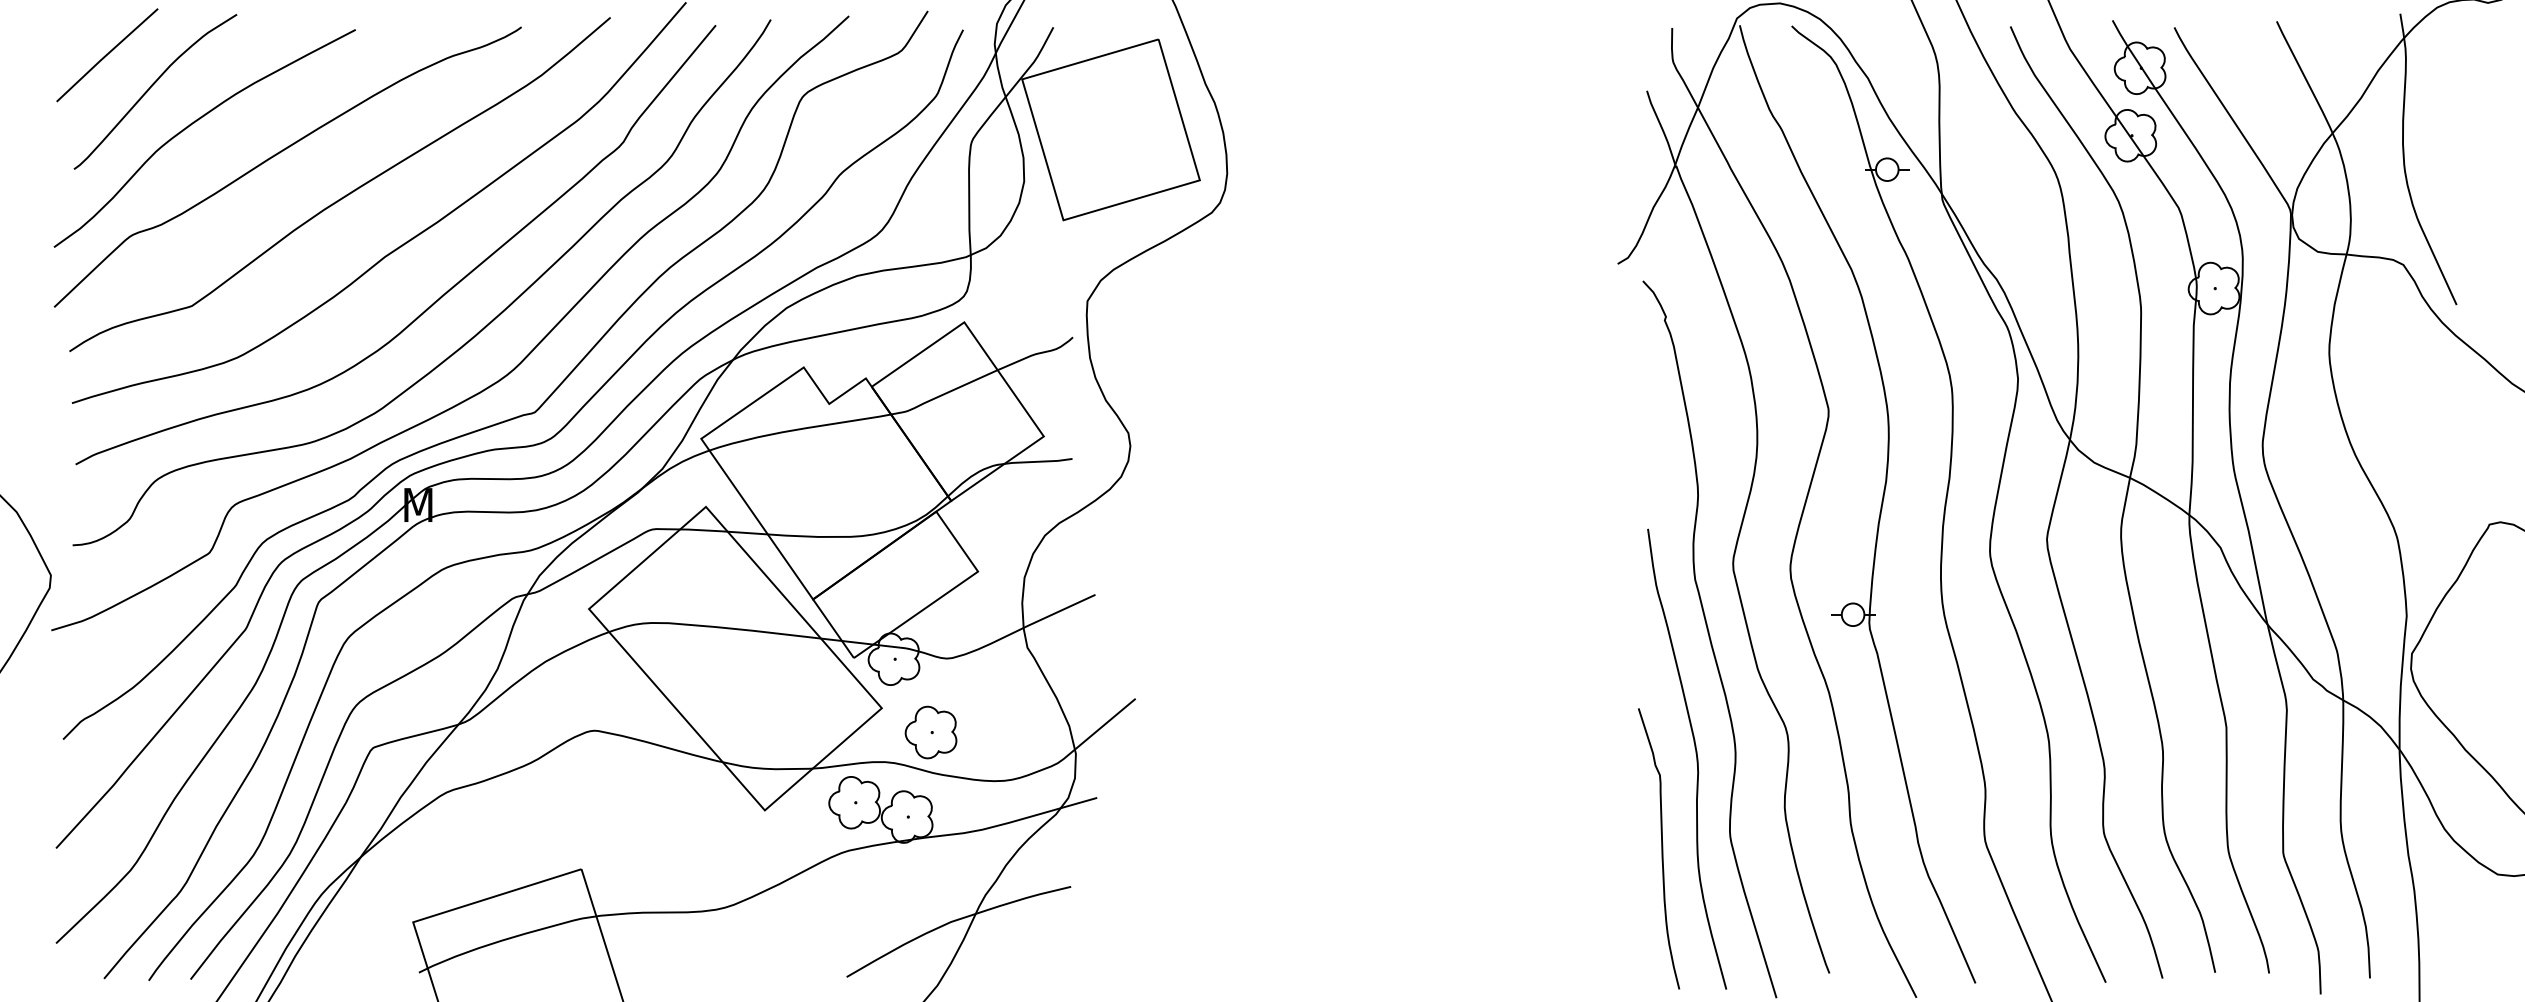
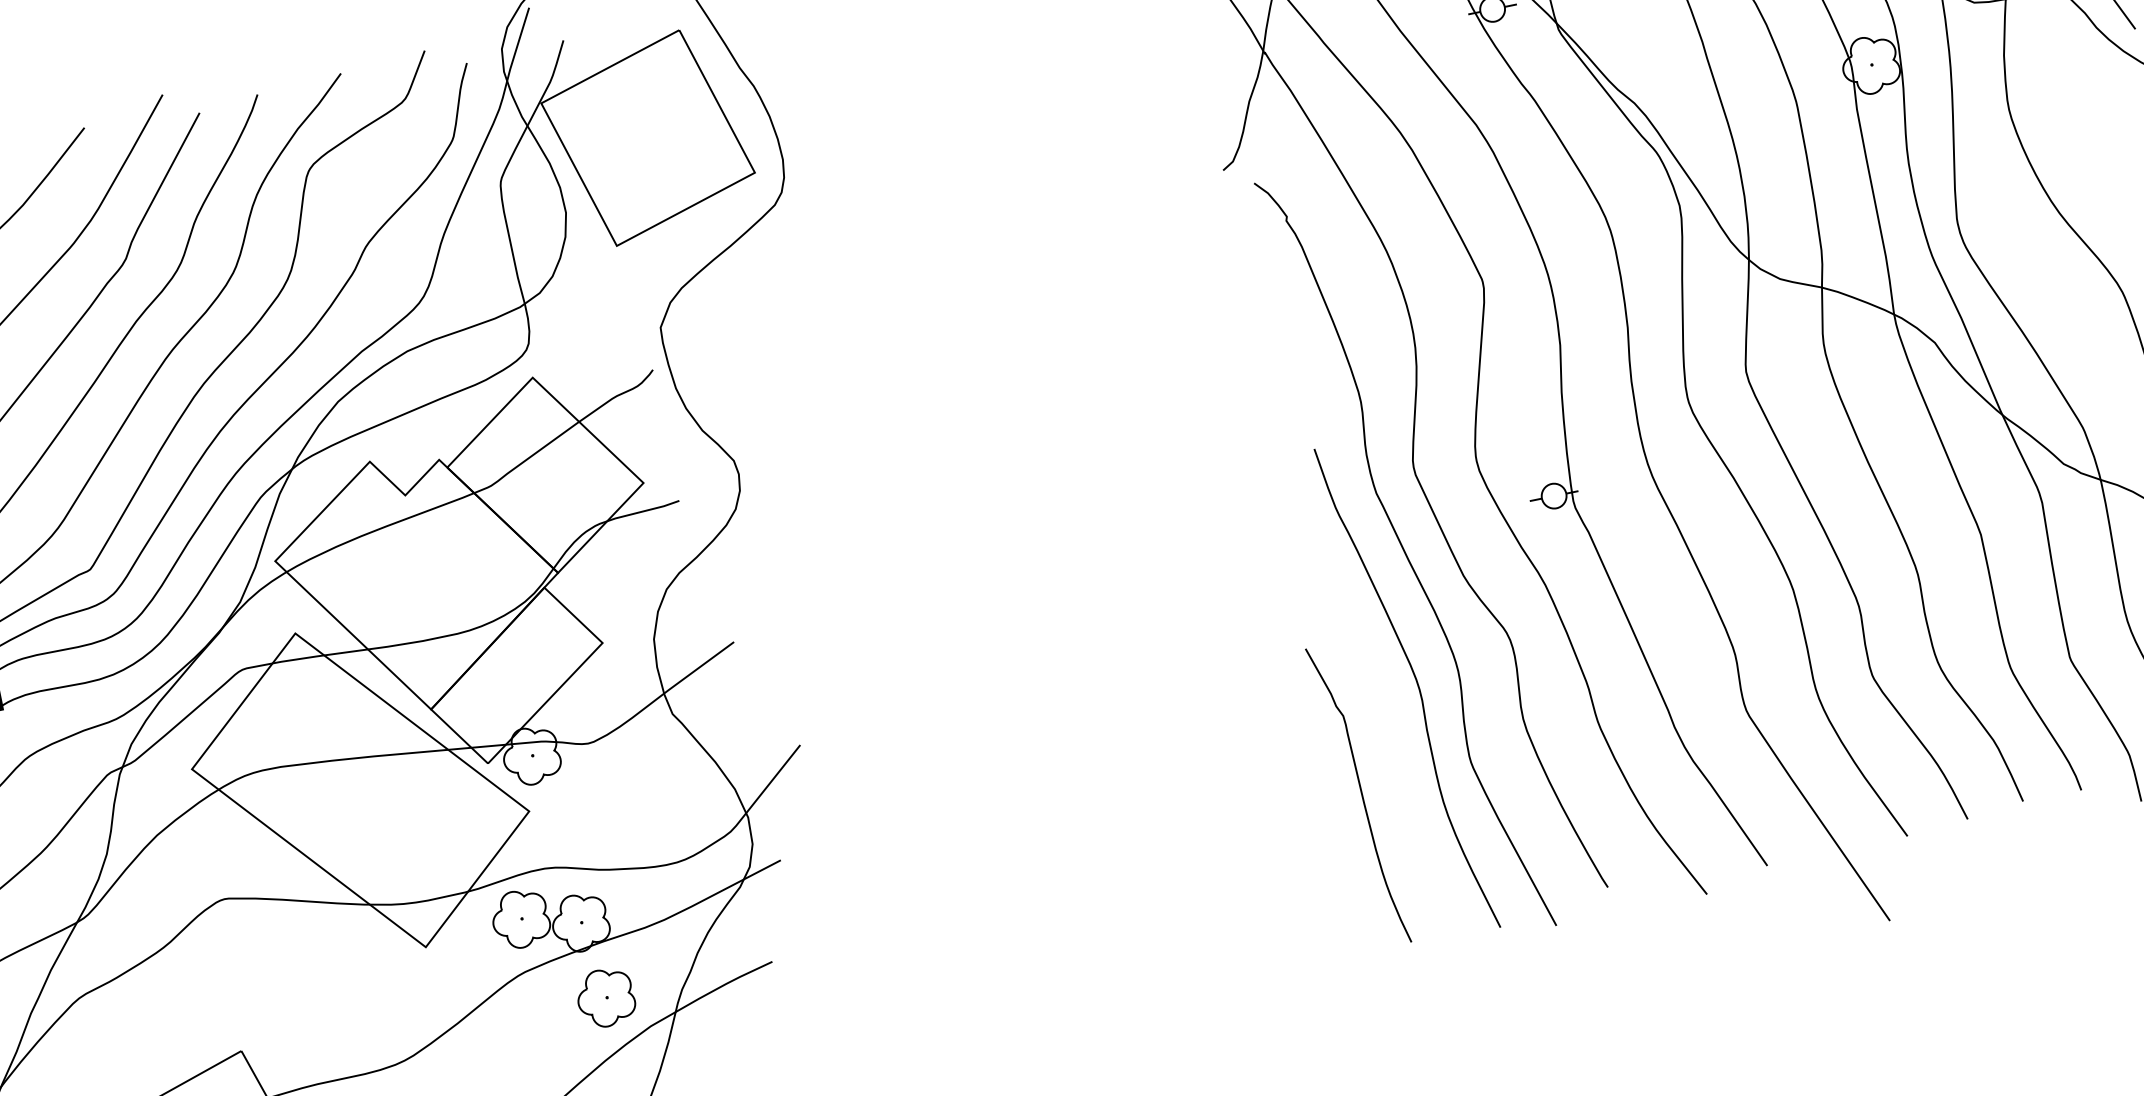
part: (930, 732) -> (605, 997), moved
curve: (1661, 848) -> (1361, 794), moved

